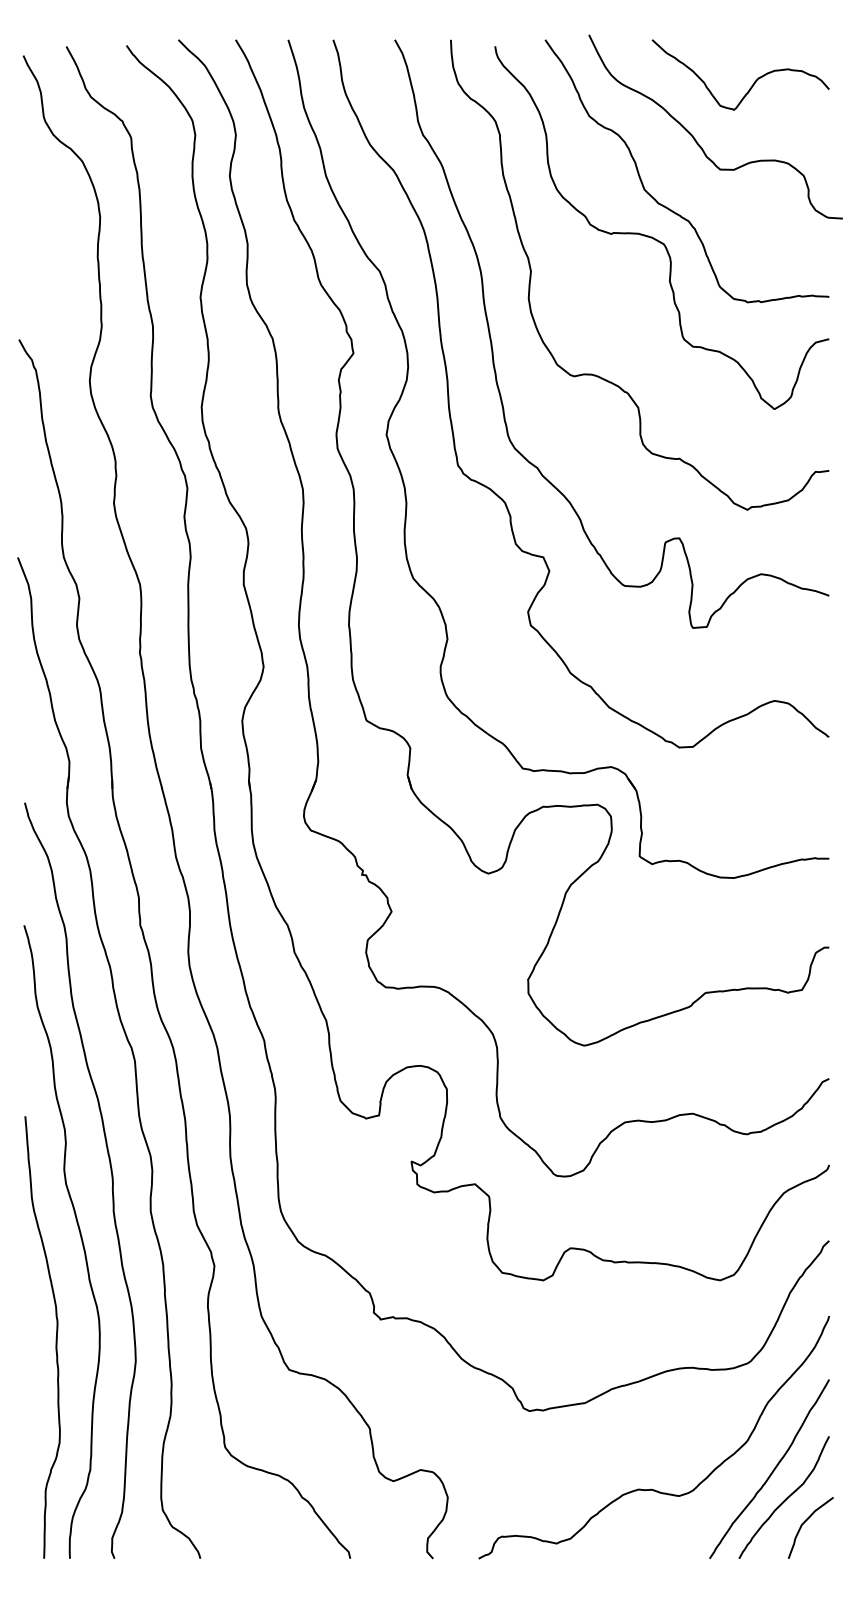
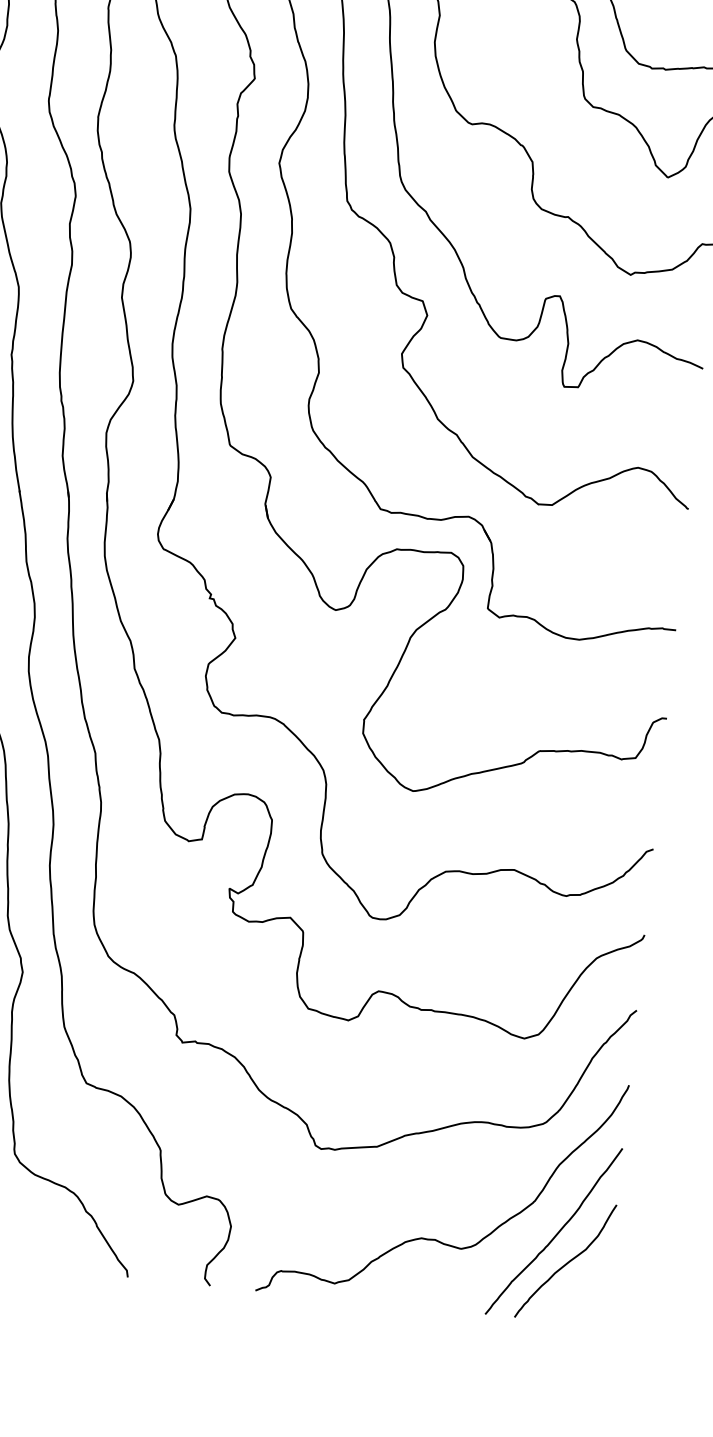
curve: (805, 1522) -> (584, 1288), removed

